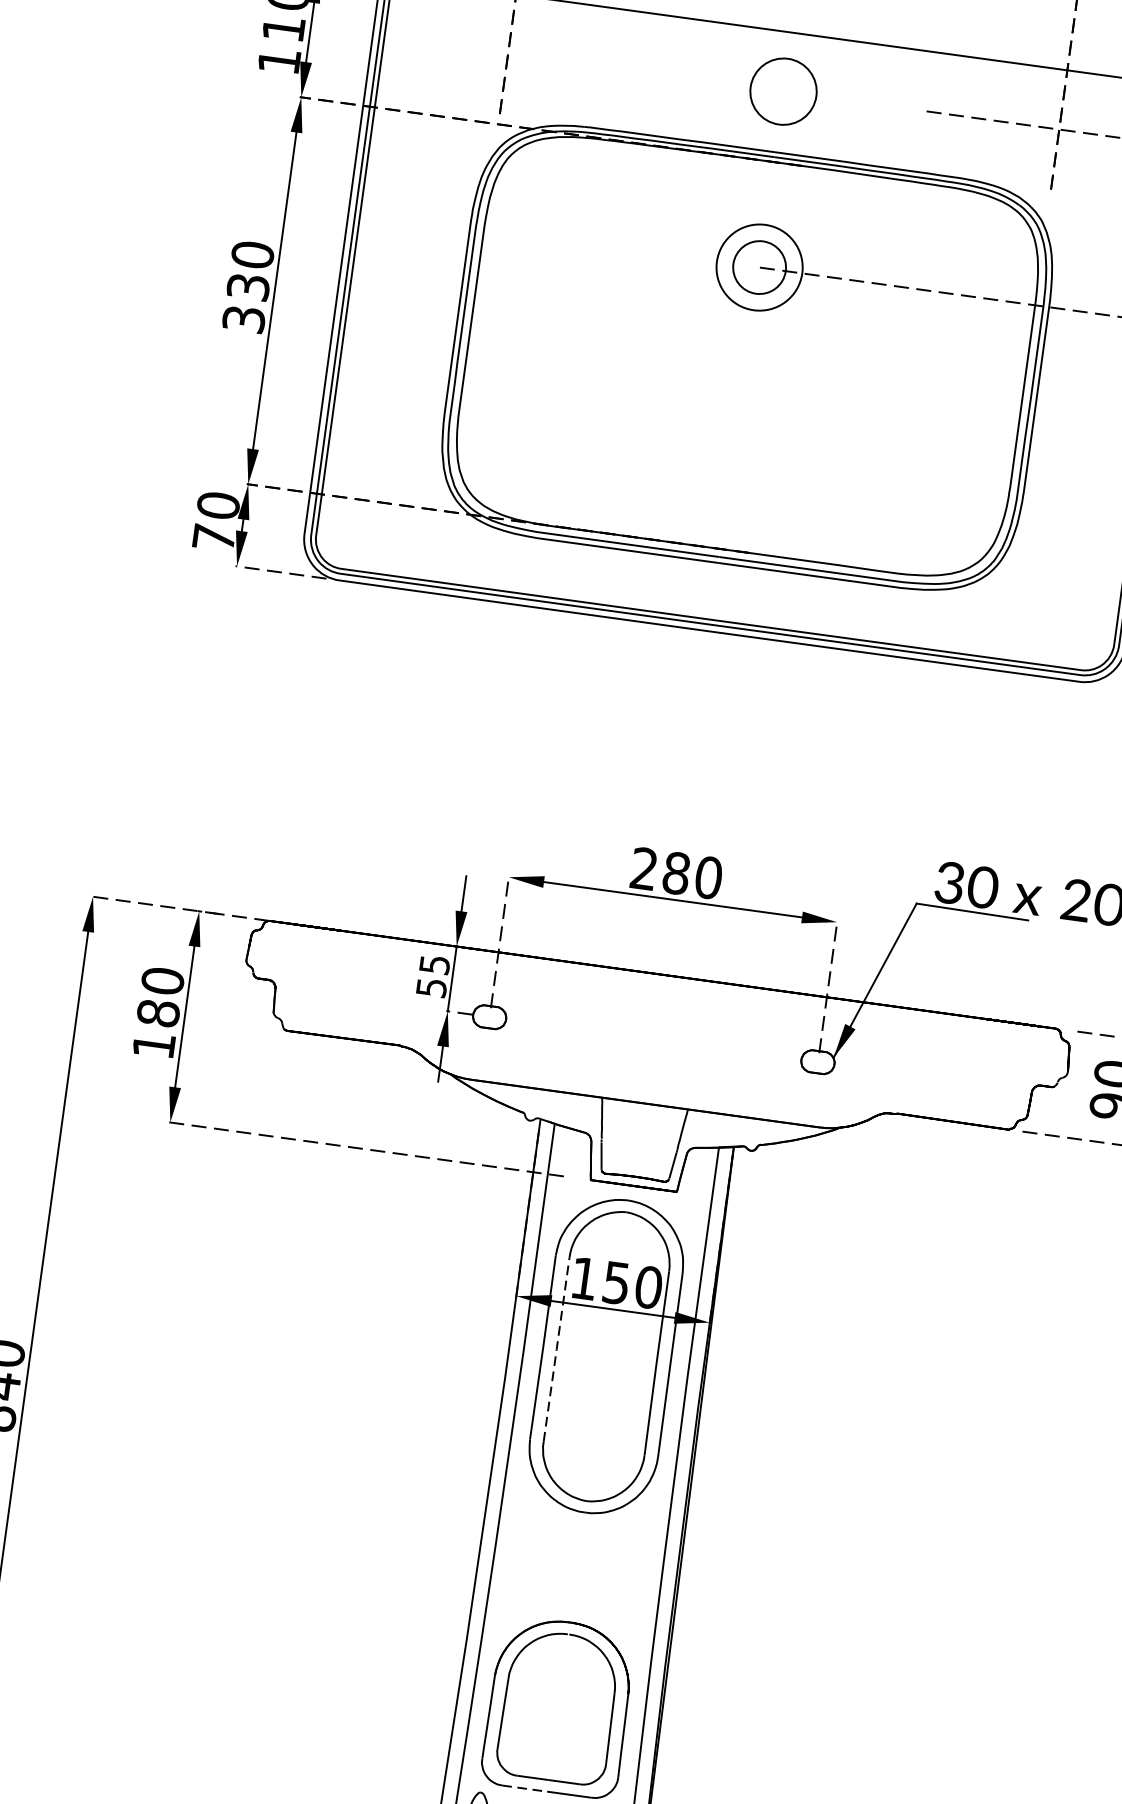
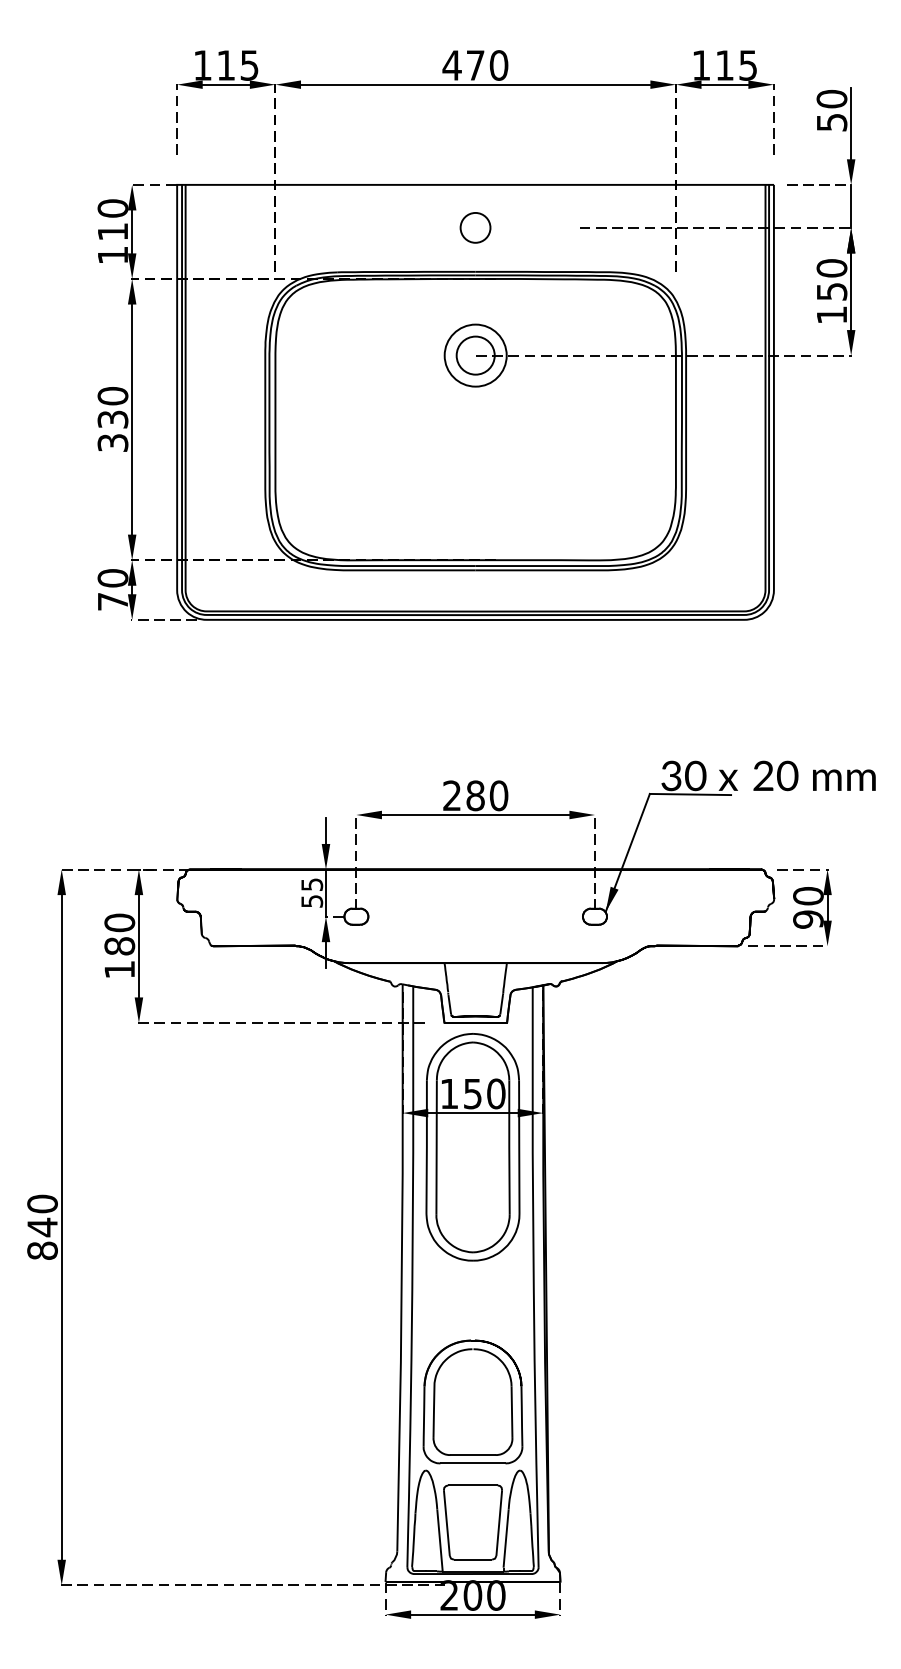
circle: (783, 91) -> (475, 227), size x0.62
line: (556, 1349) -> (436, 1147), dashed -> solid
line: (525, 1788) -> (457, 1463), dashed -> solid

